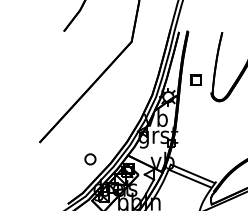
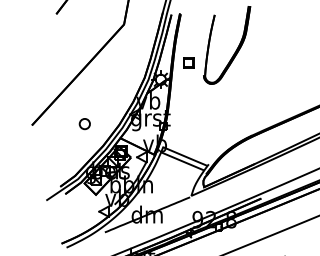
part: (90, 159) -> (84, 124), moved

